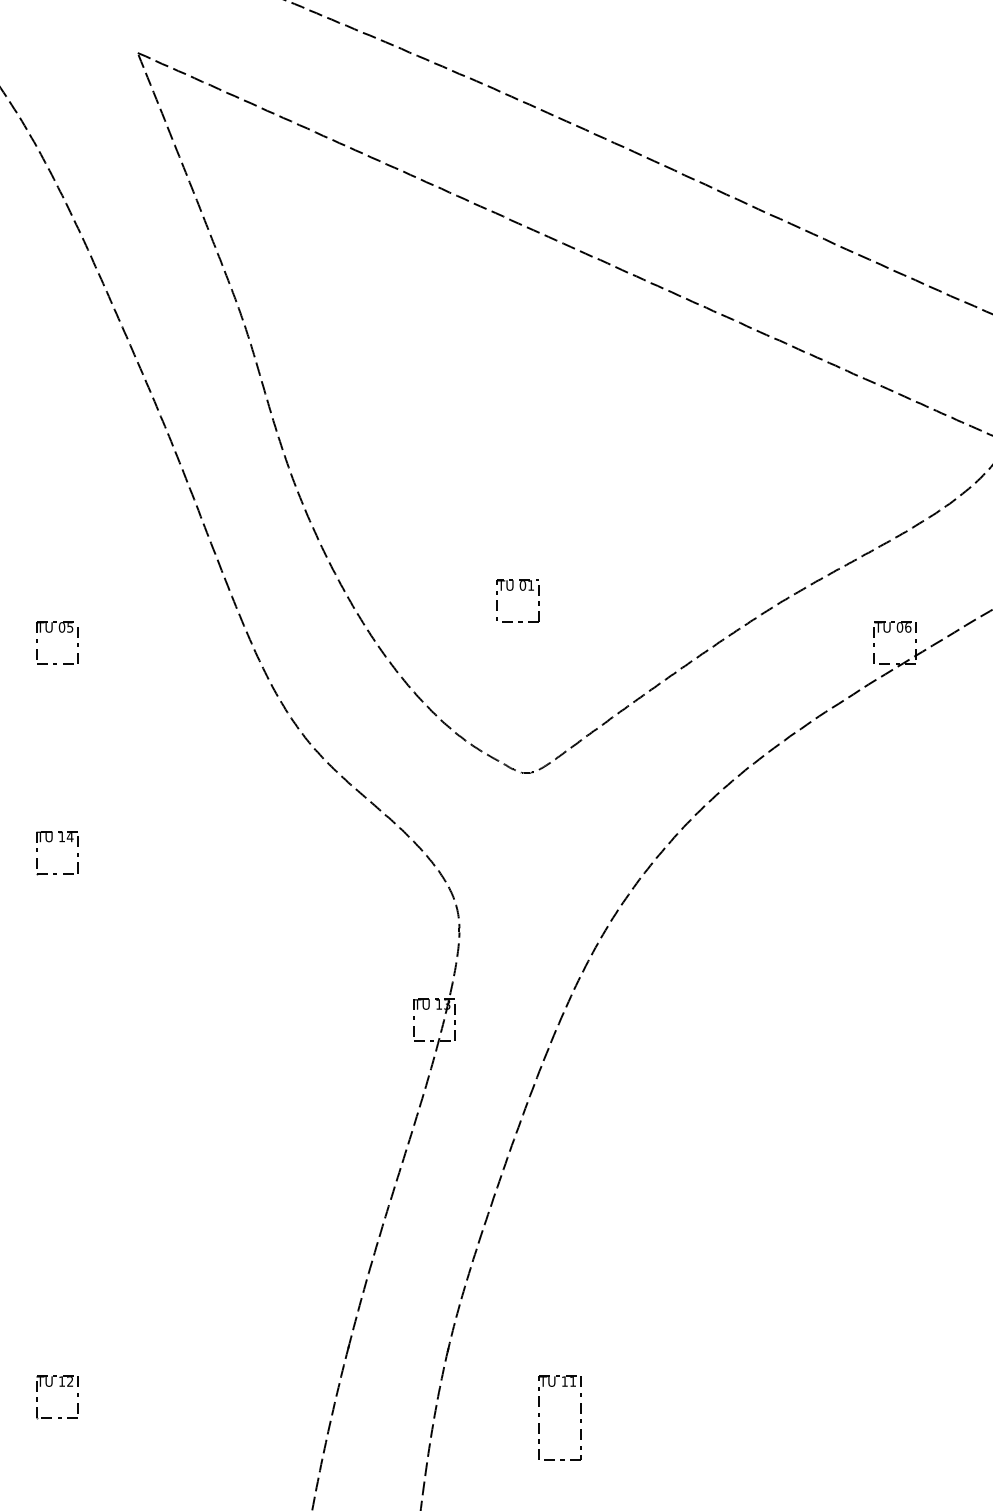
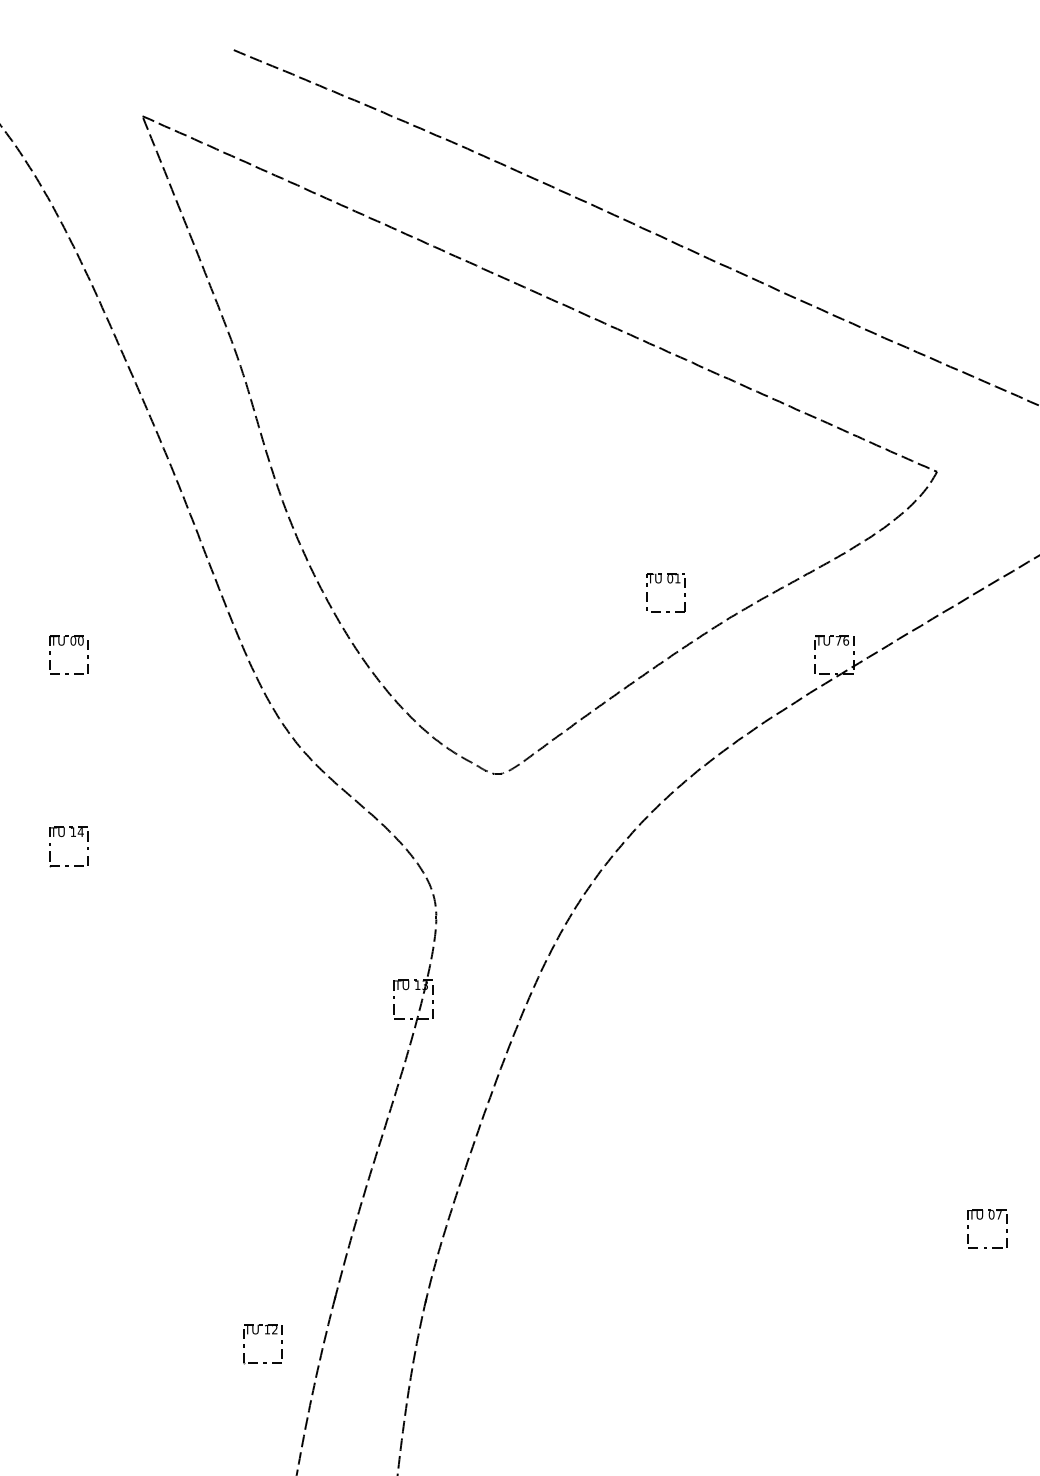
part: (522, 590) -> (669, 583), moved
text: (899, 627) -> (838, 640), 06 -> 76
text: (69, 628) -> (80, 641), 05 -> 00
part: (60, 1386) -> (265, 1334), moved
part: (539, 1416) -> (509, 1361), removed

